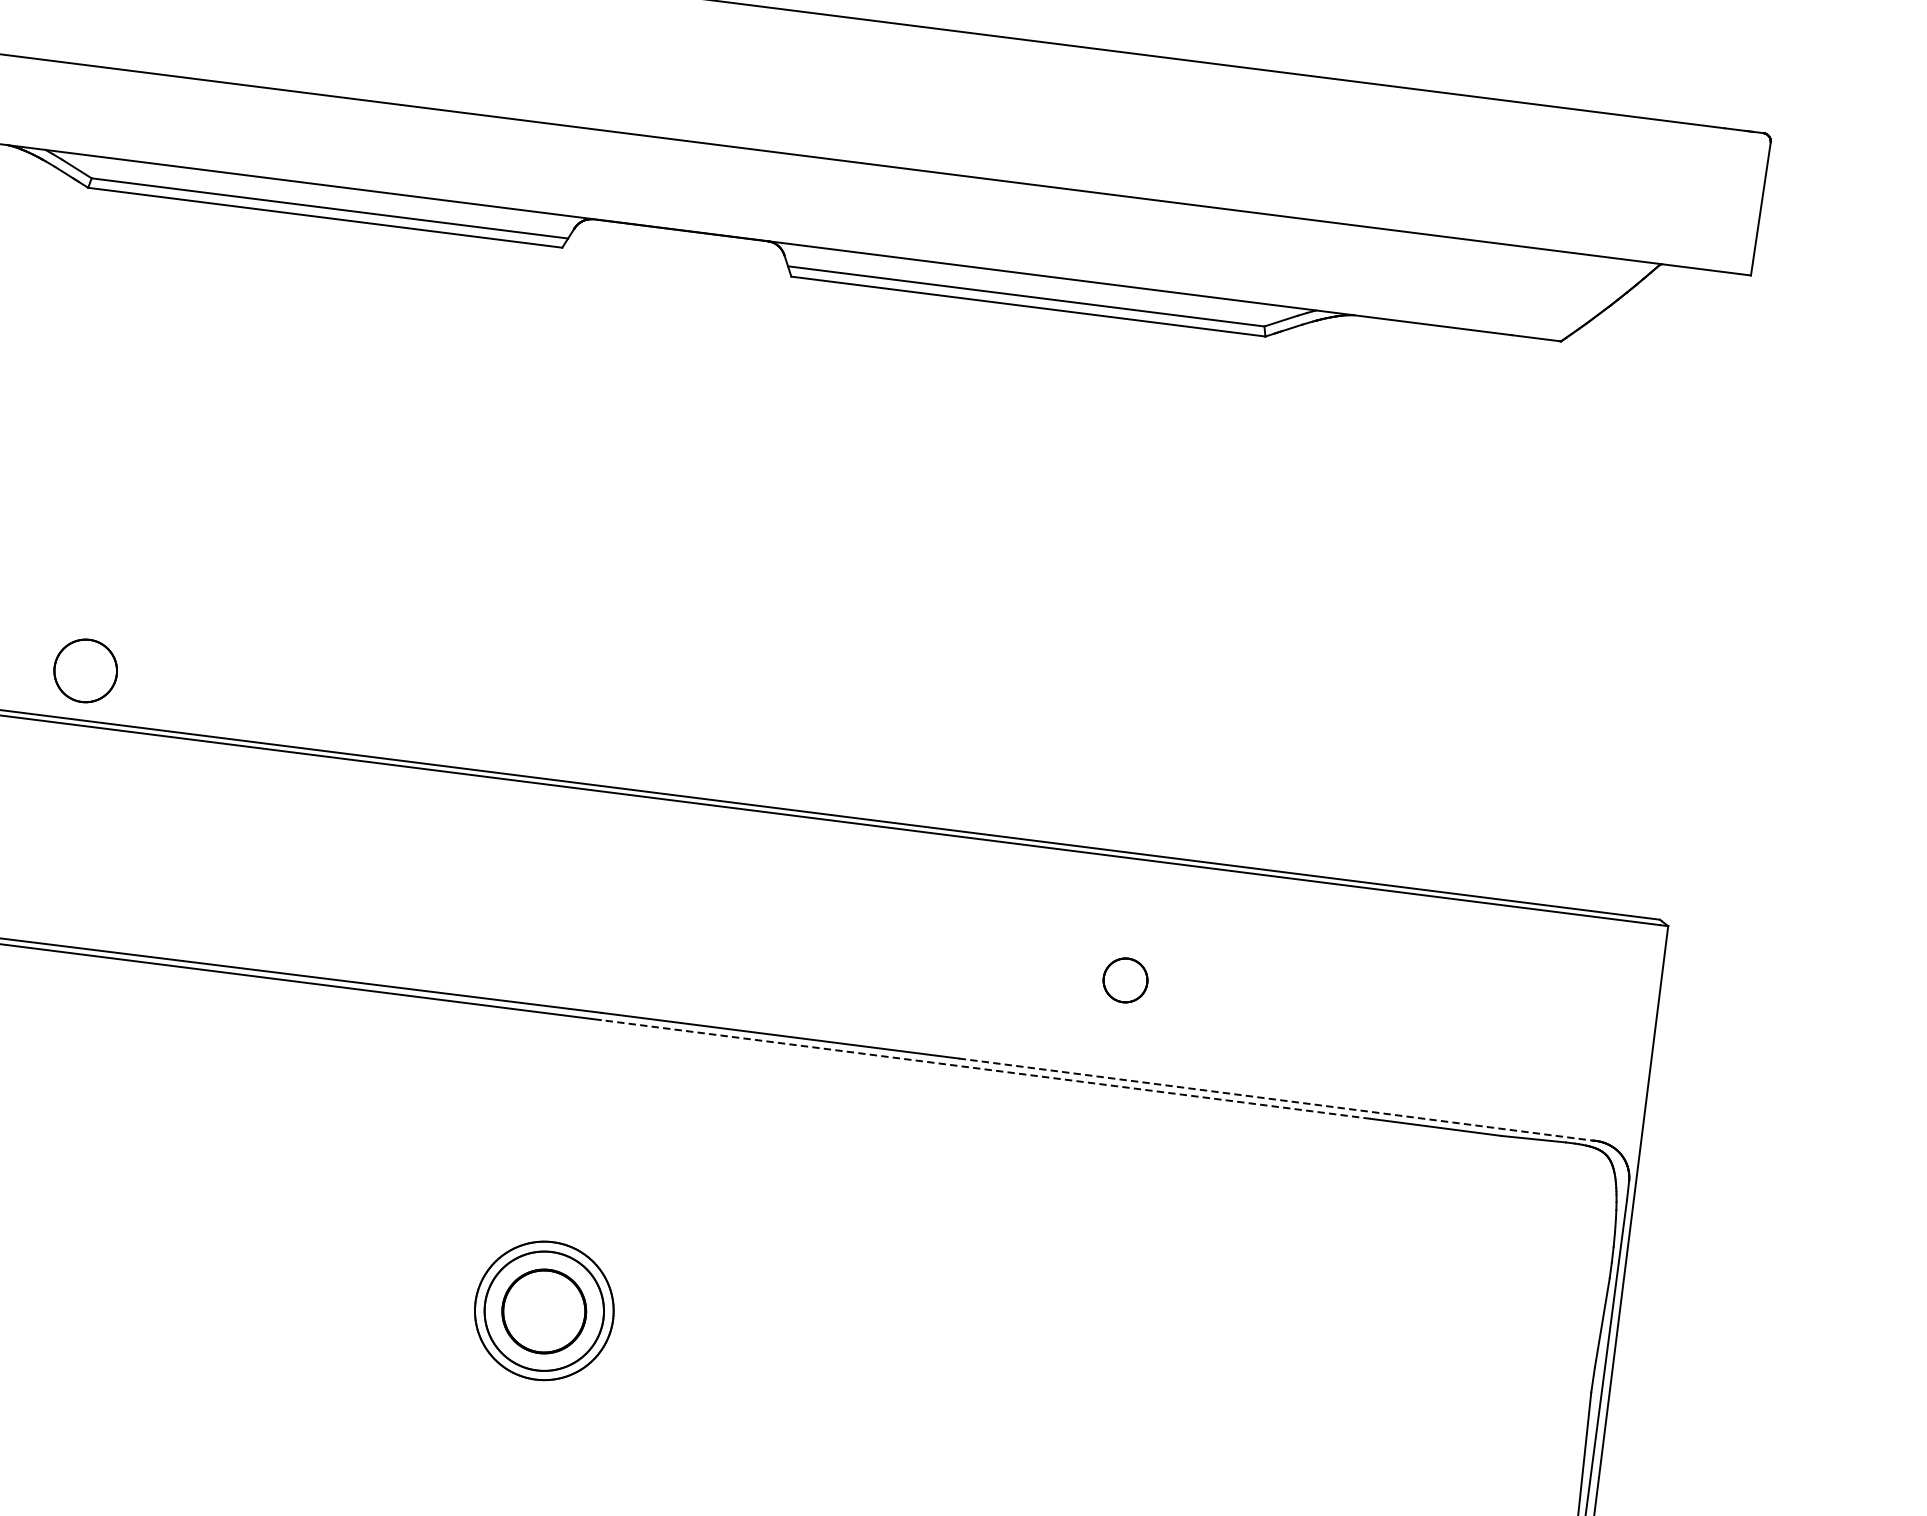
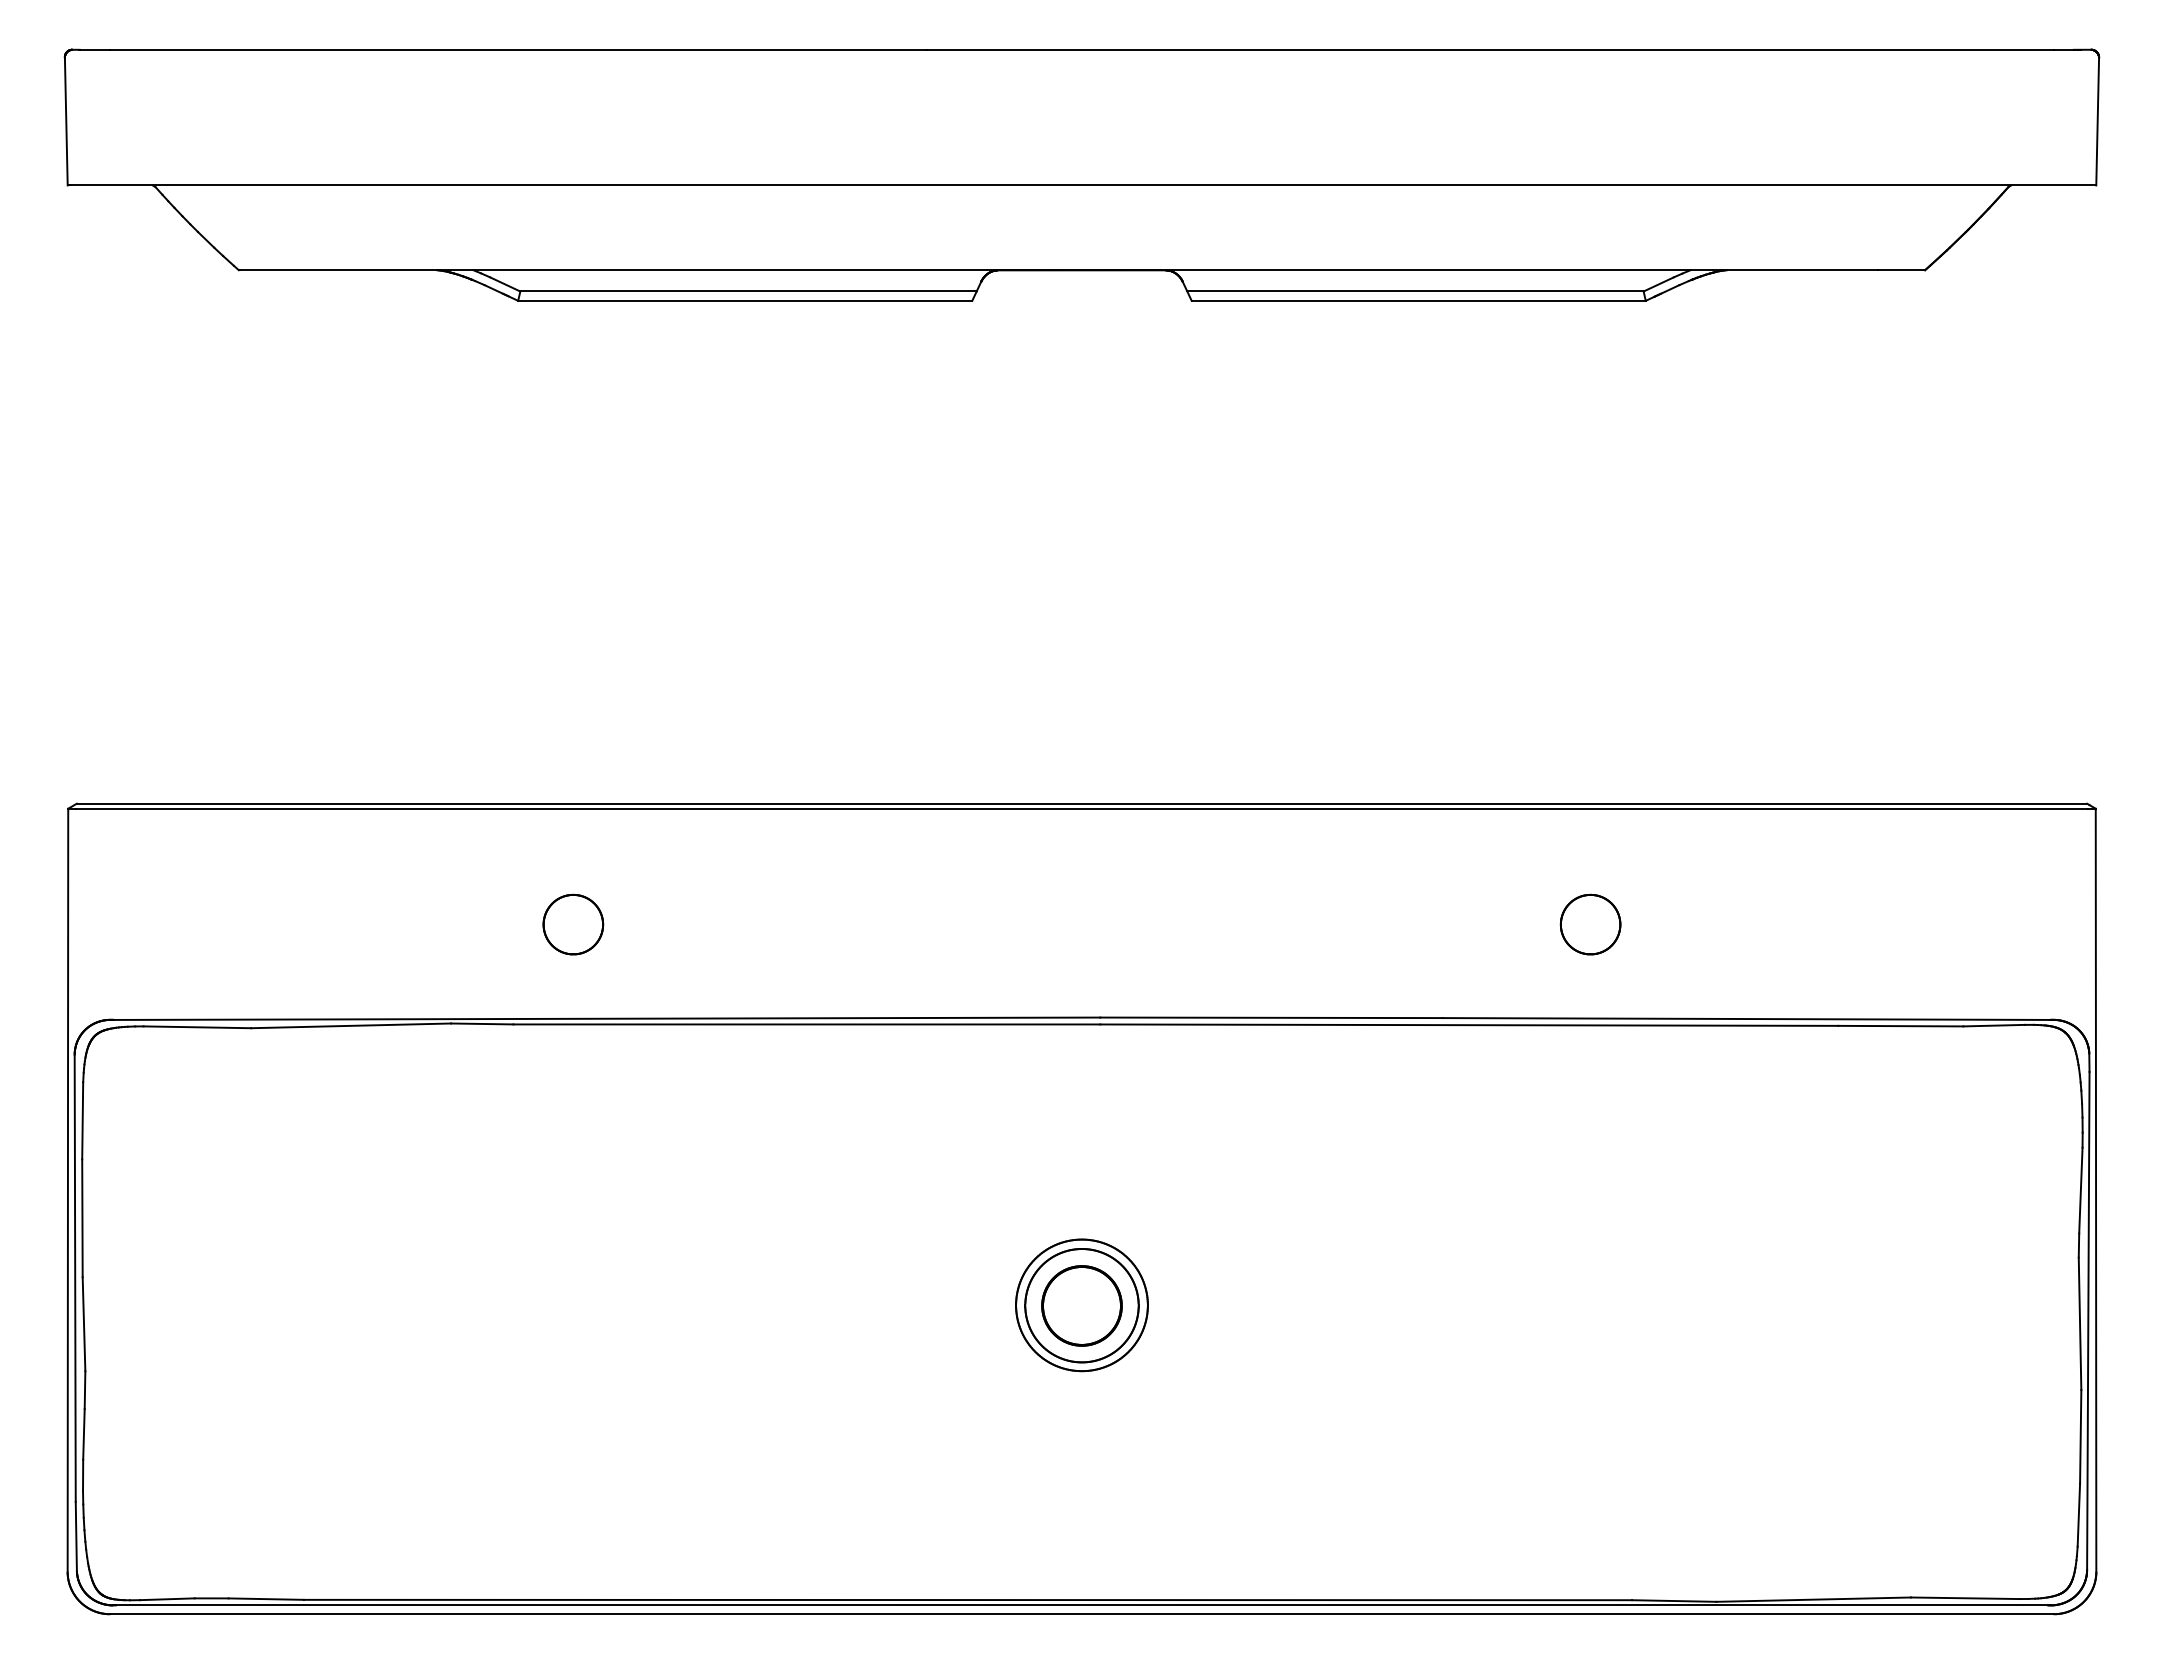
part: (85, 670) -> (573, 924), moved
part: (1125, 980) -> (1590, 924), size x1.43
line: (985, 1069) -> (1469, 1025), dashed -> solid
line: (1275, 1100) -> (1746, 1019), dashed -> solid

